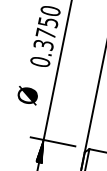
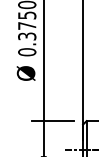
text: (27, 95) -> (25, 73), moved
hatch: (40, 151) -> (43, 131), removed

